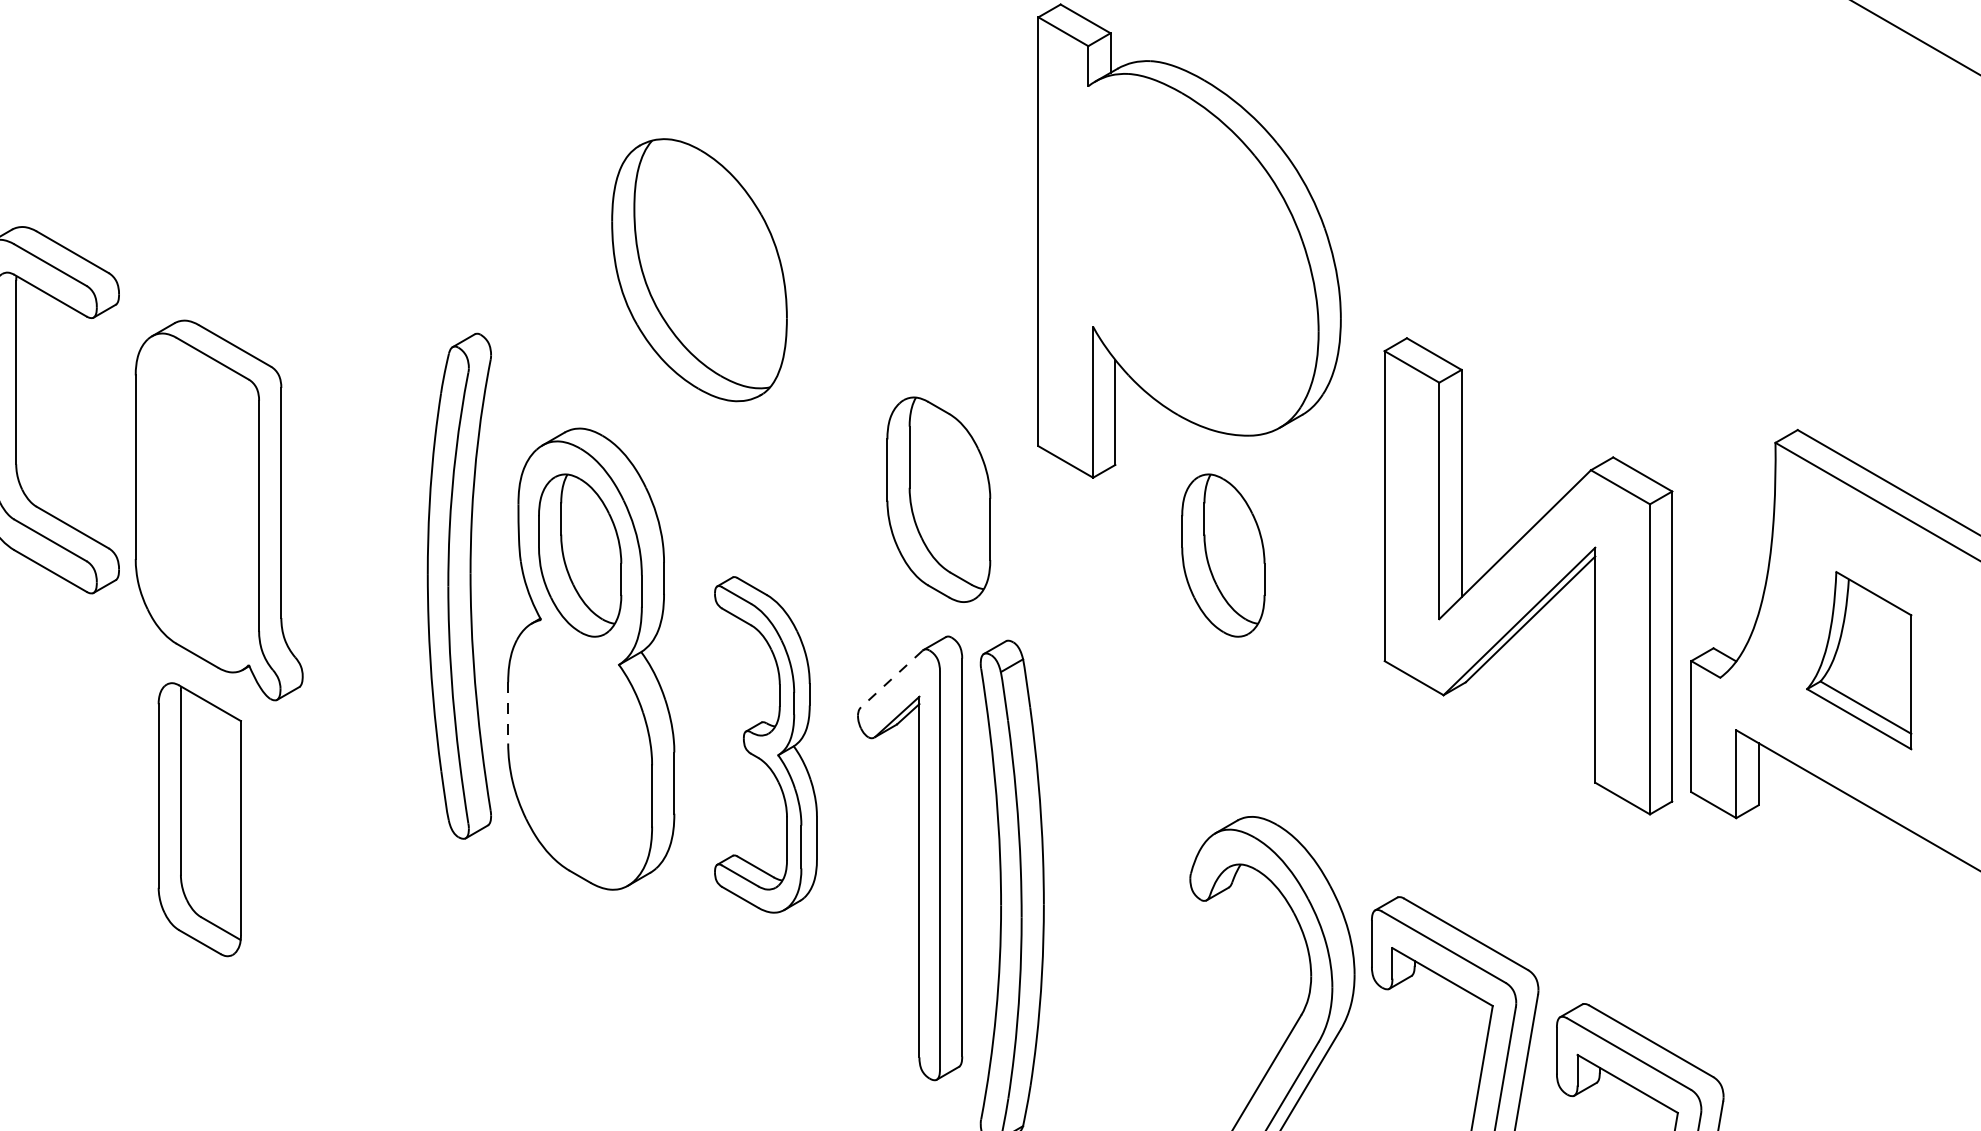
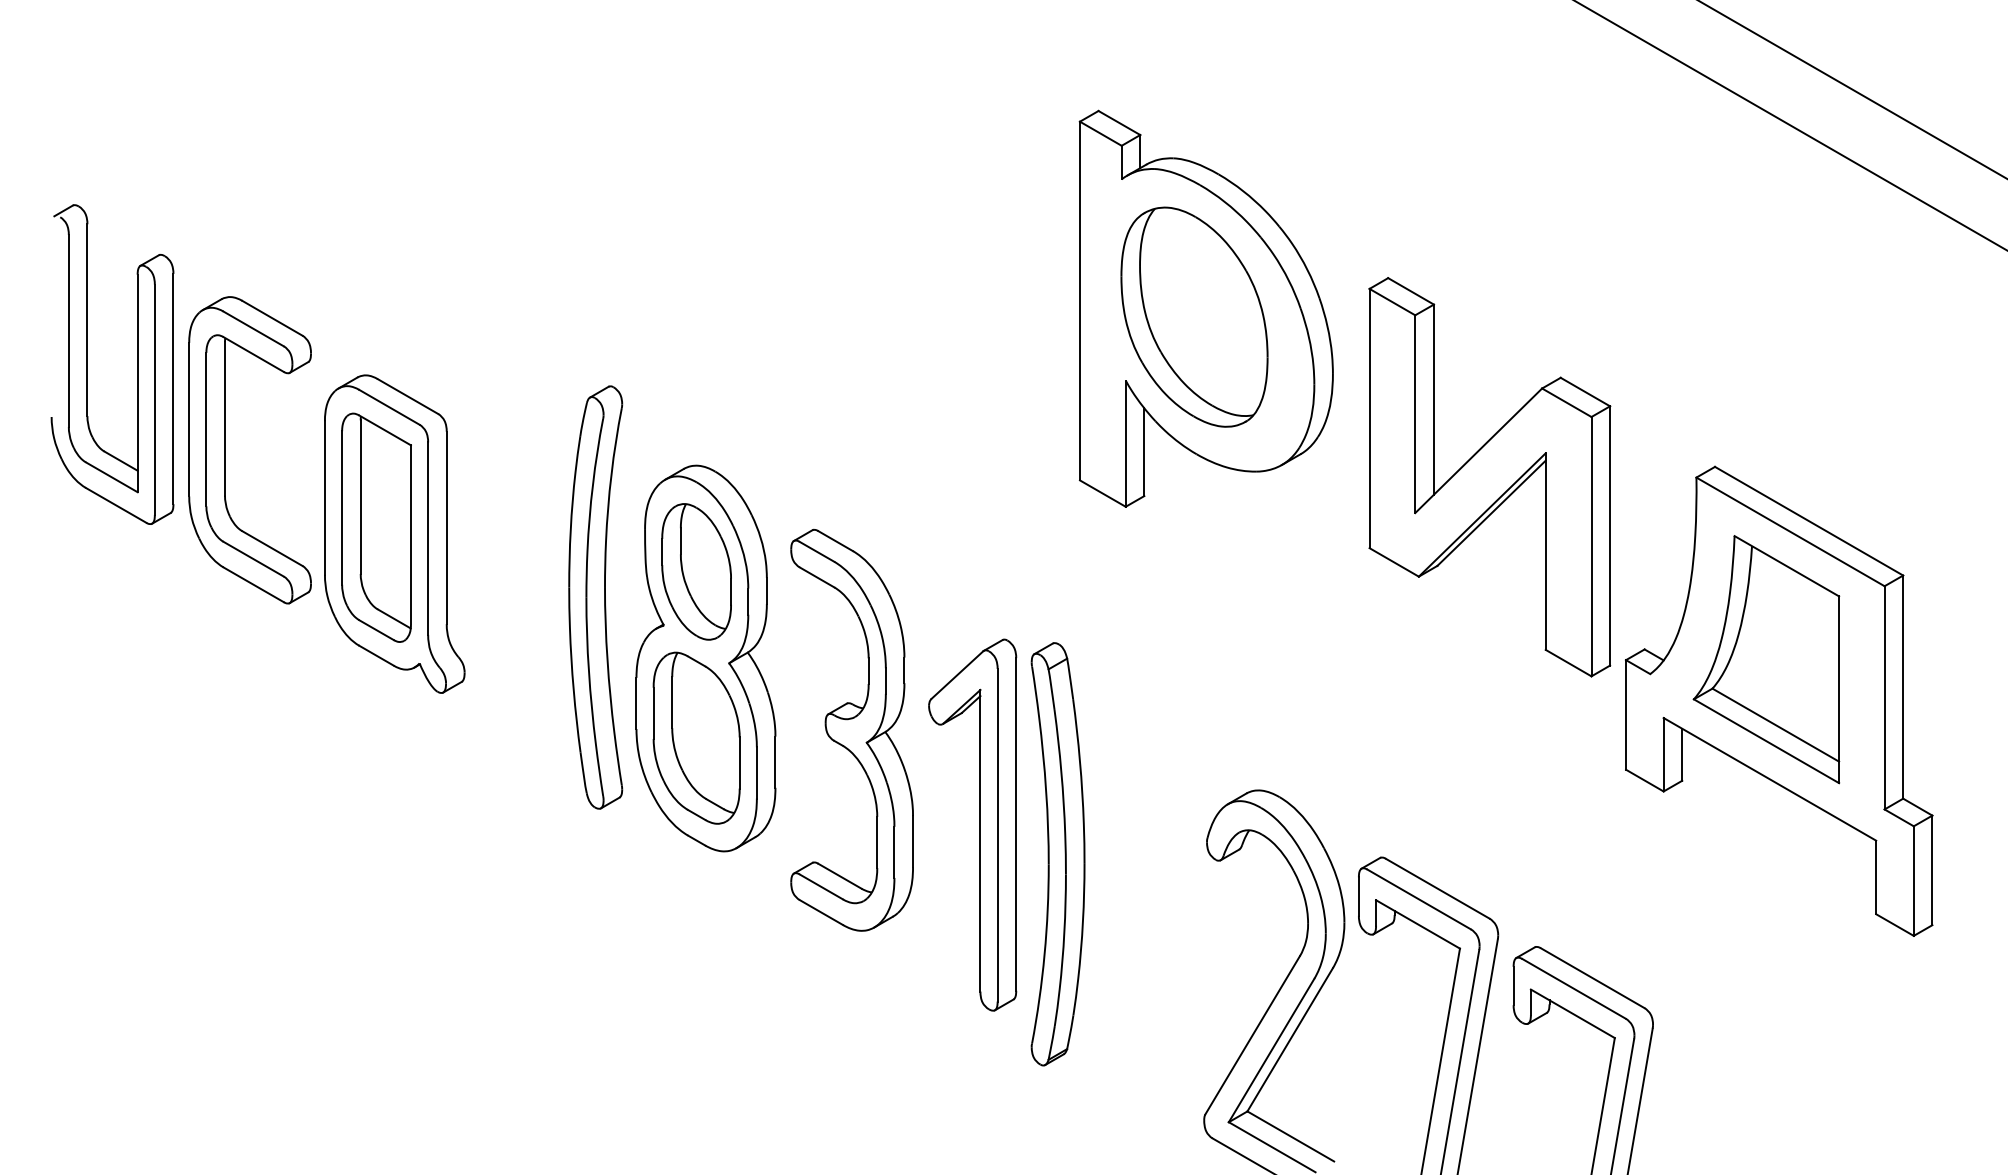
part: (699, 269) -> (1194, 316), moved
part: (938, 498) -> (696, 737), moved
part: (1223, 555) -> (1234, 571), removed
part: (1528, 576) -> (1489, 477), moved
part: (1859, 660) -> (1766, 659), size x1.67
line: (892, 679) -> (957, 675), dashed -> solid
line: (508, 712) -> (636, 703), dashed -> solid
part: (765, 744) -> (851, 729), size x1.43
part: (199, 819) -> (376, 527), moved

